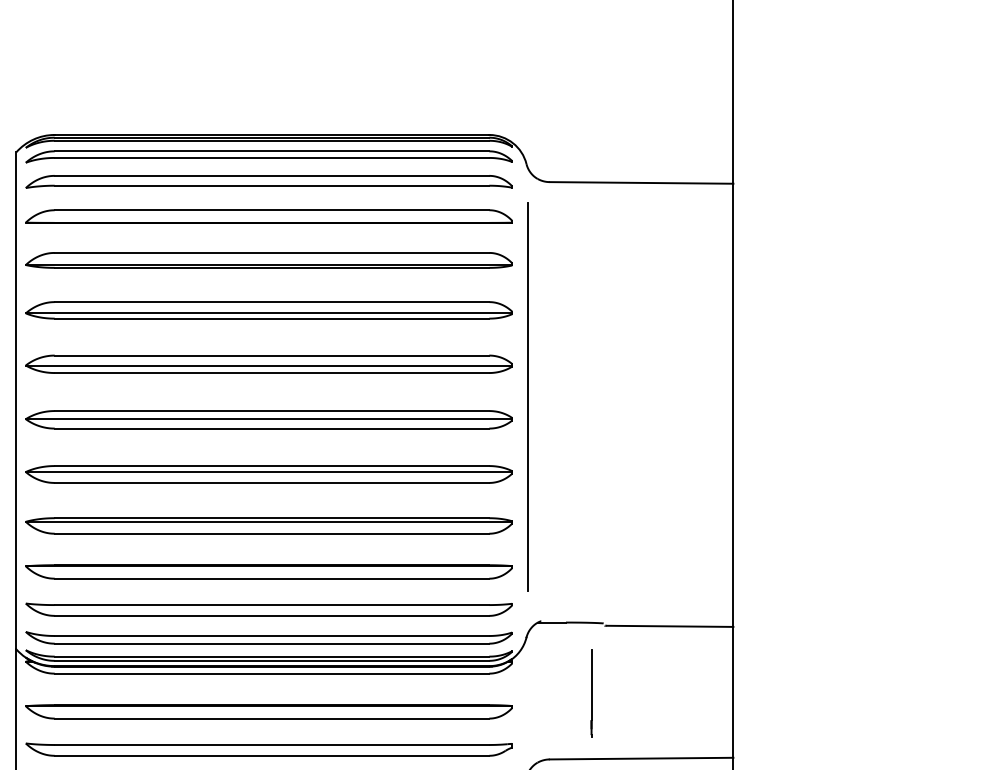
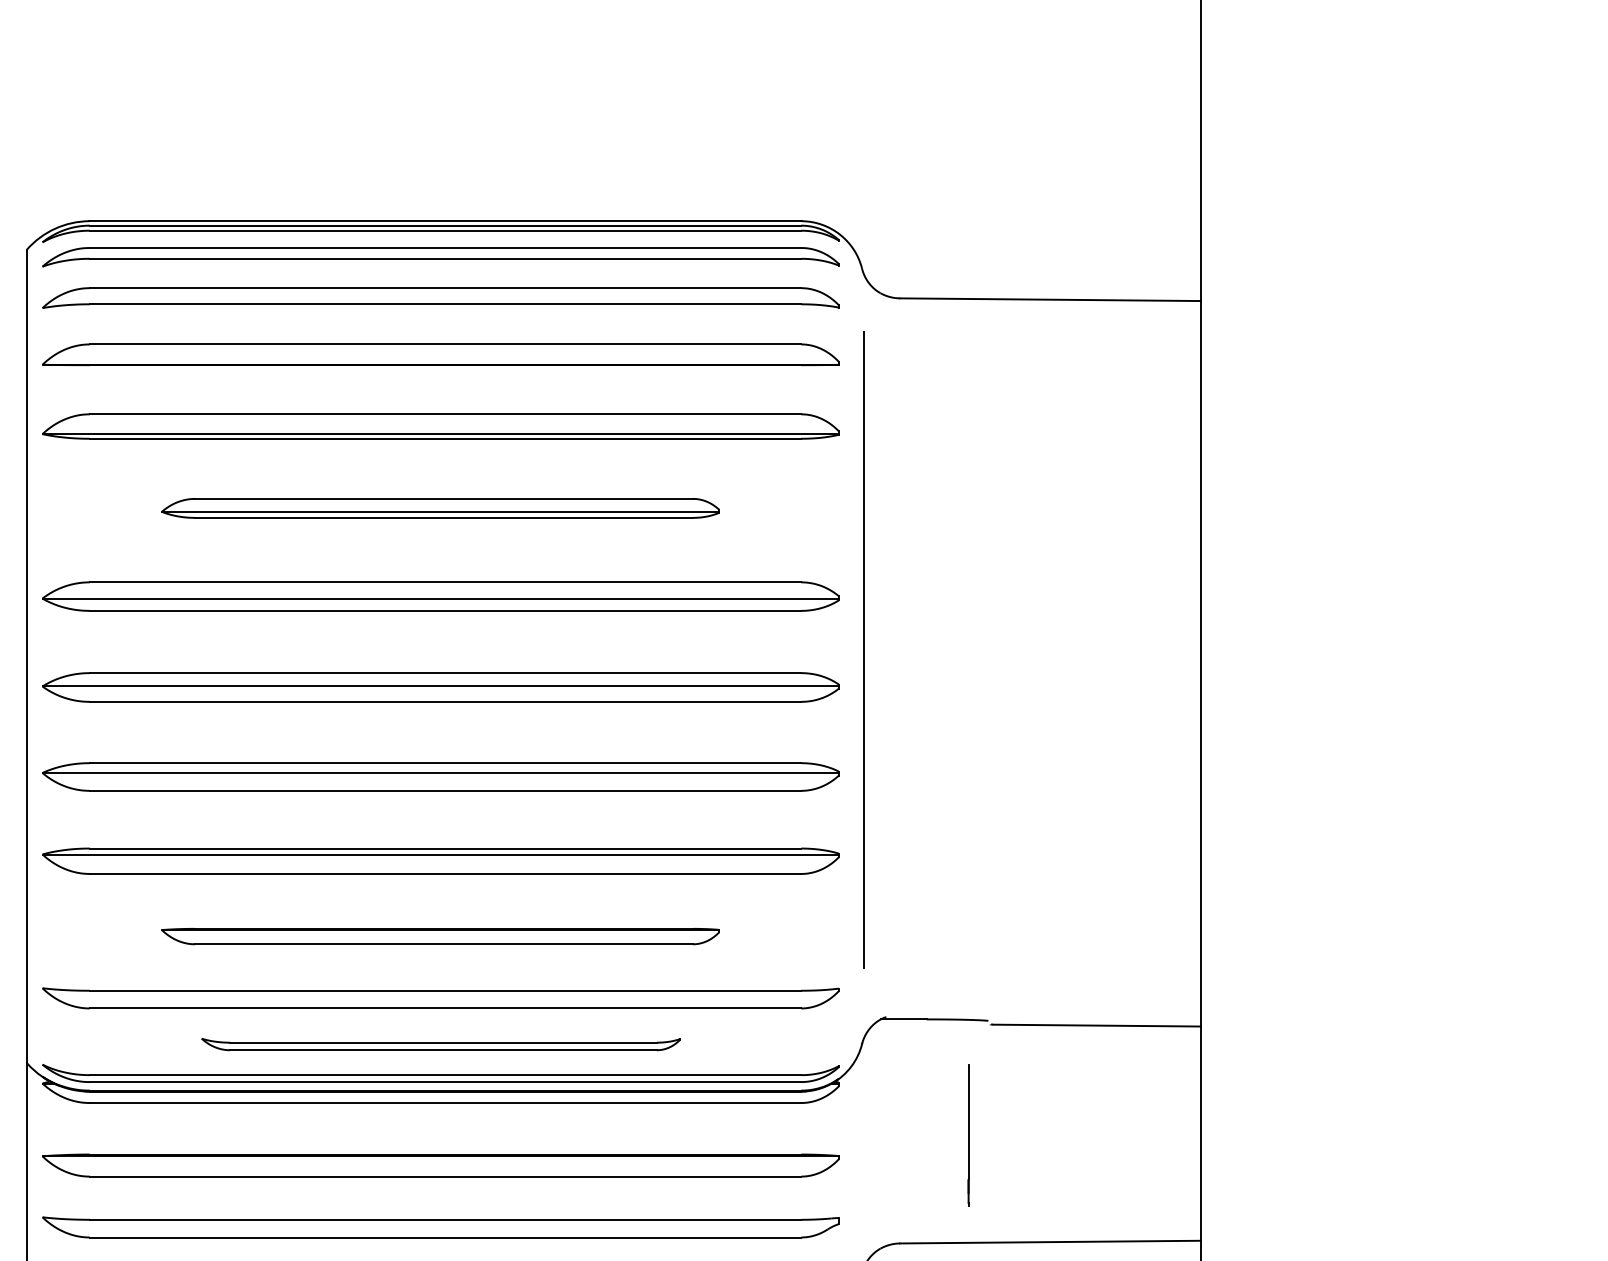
part: (268, 310) -> (439, 508), size x0.7
part: (268, 571) -> (439, 935), size x0.7
part: (268, 637) -> (439, 1043), size x0.6

